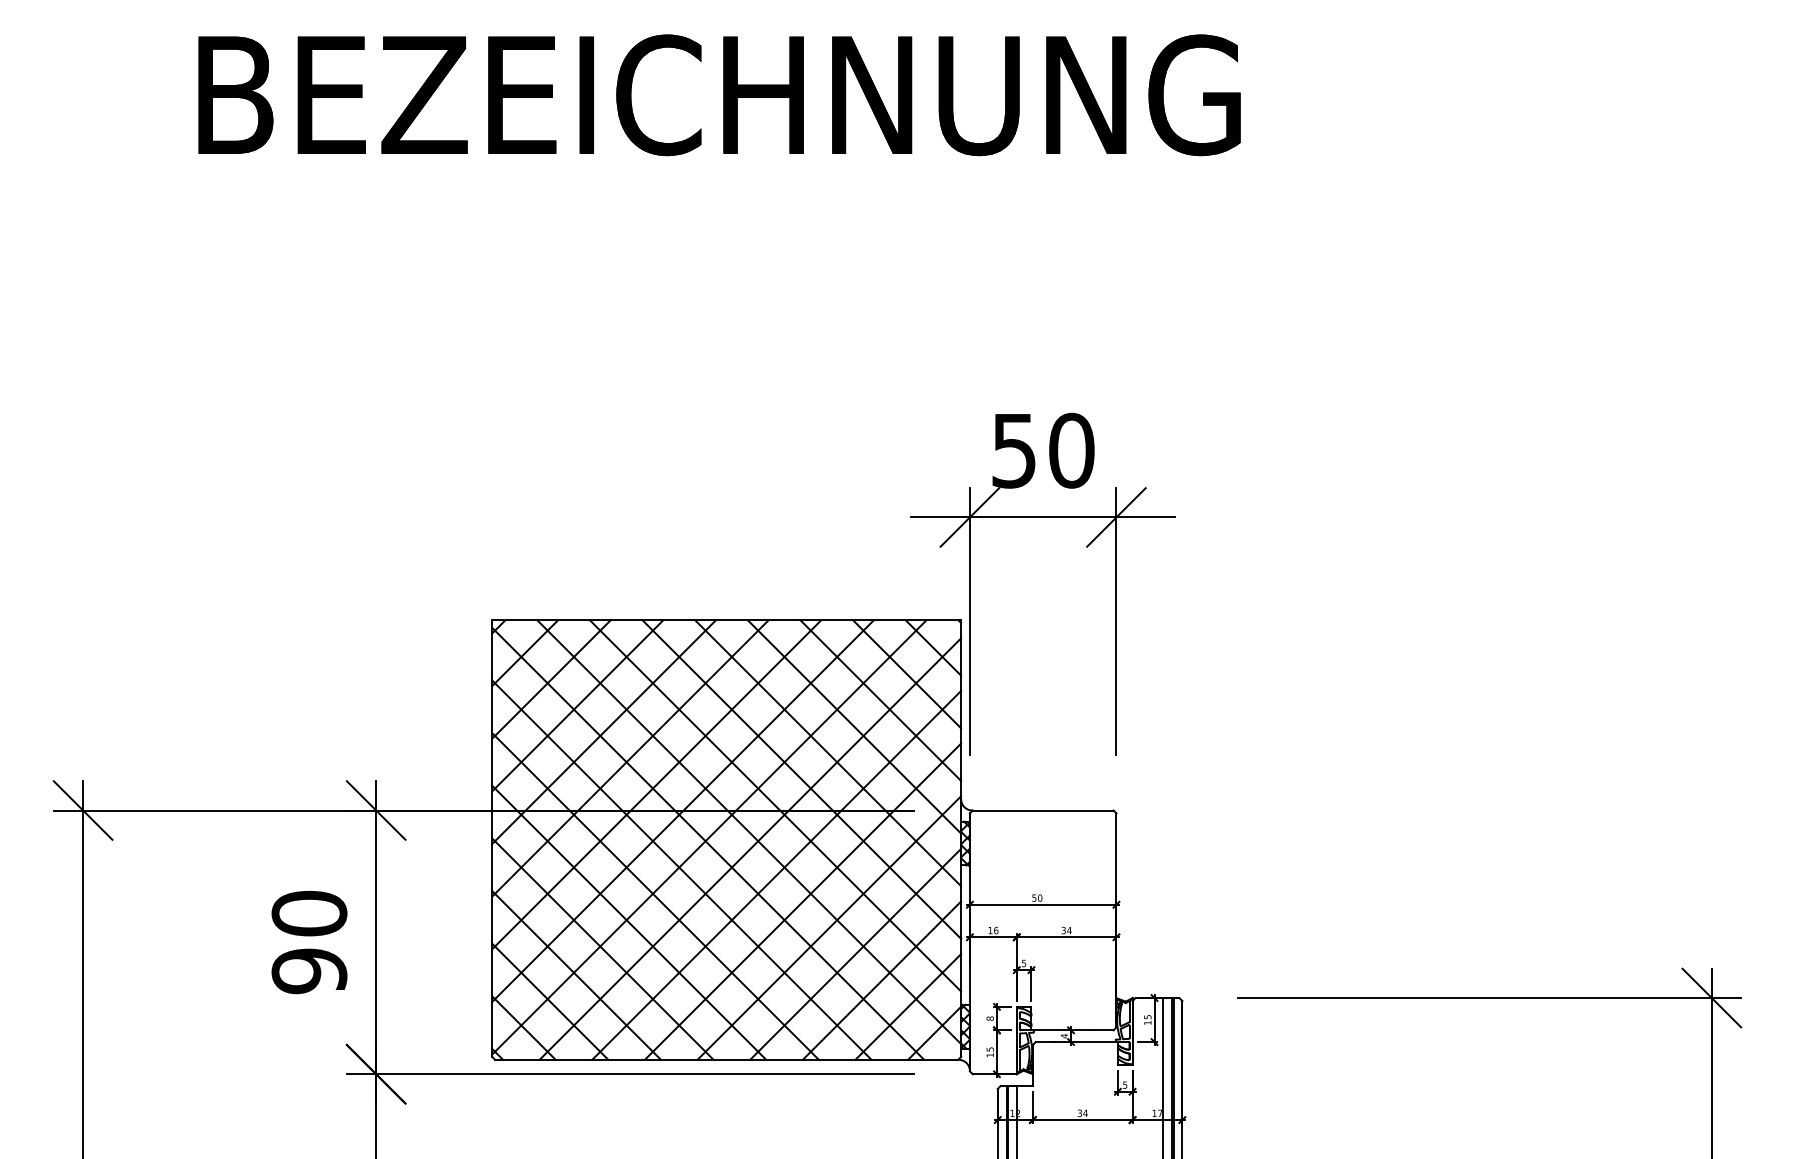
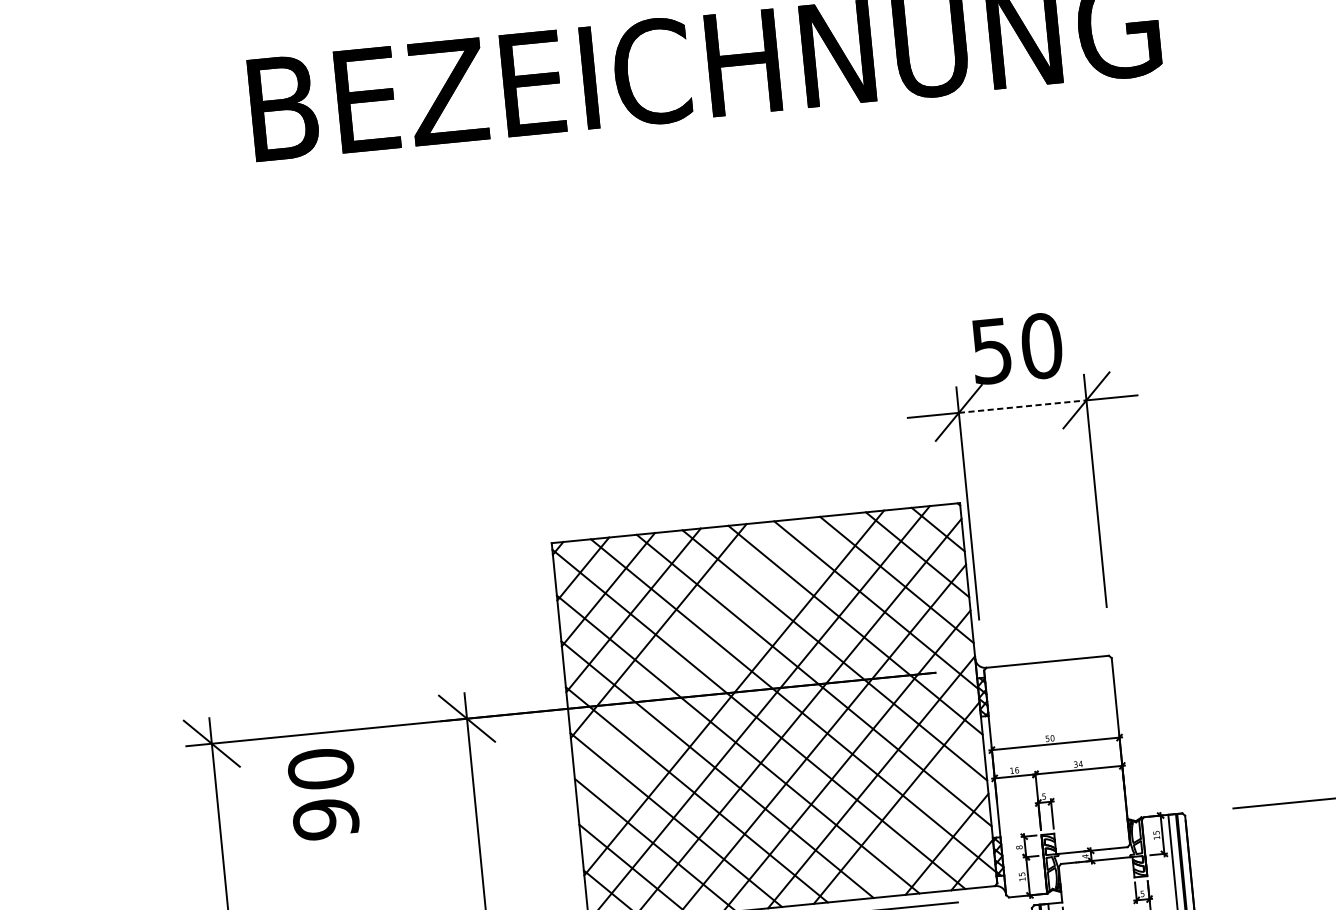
line: (1043, 517) -> (1022, 406), solid -> dashed
line: (630, 758) -> (683, 651), removed
line: (656, 784) -> (708, 672), removed
text: (309, 942) -> (323, 794), moved
line: (881, 980) -> (921, 823), removed

